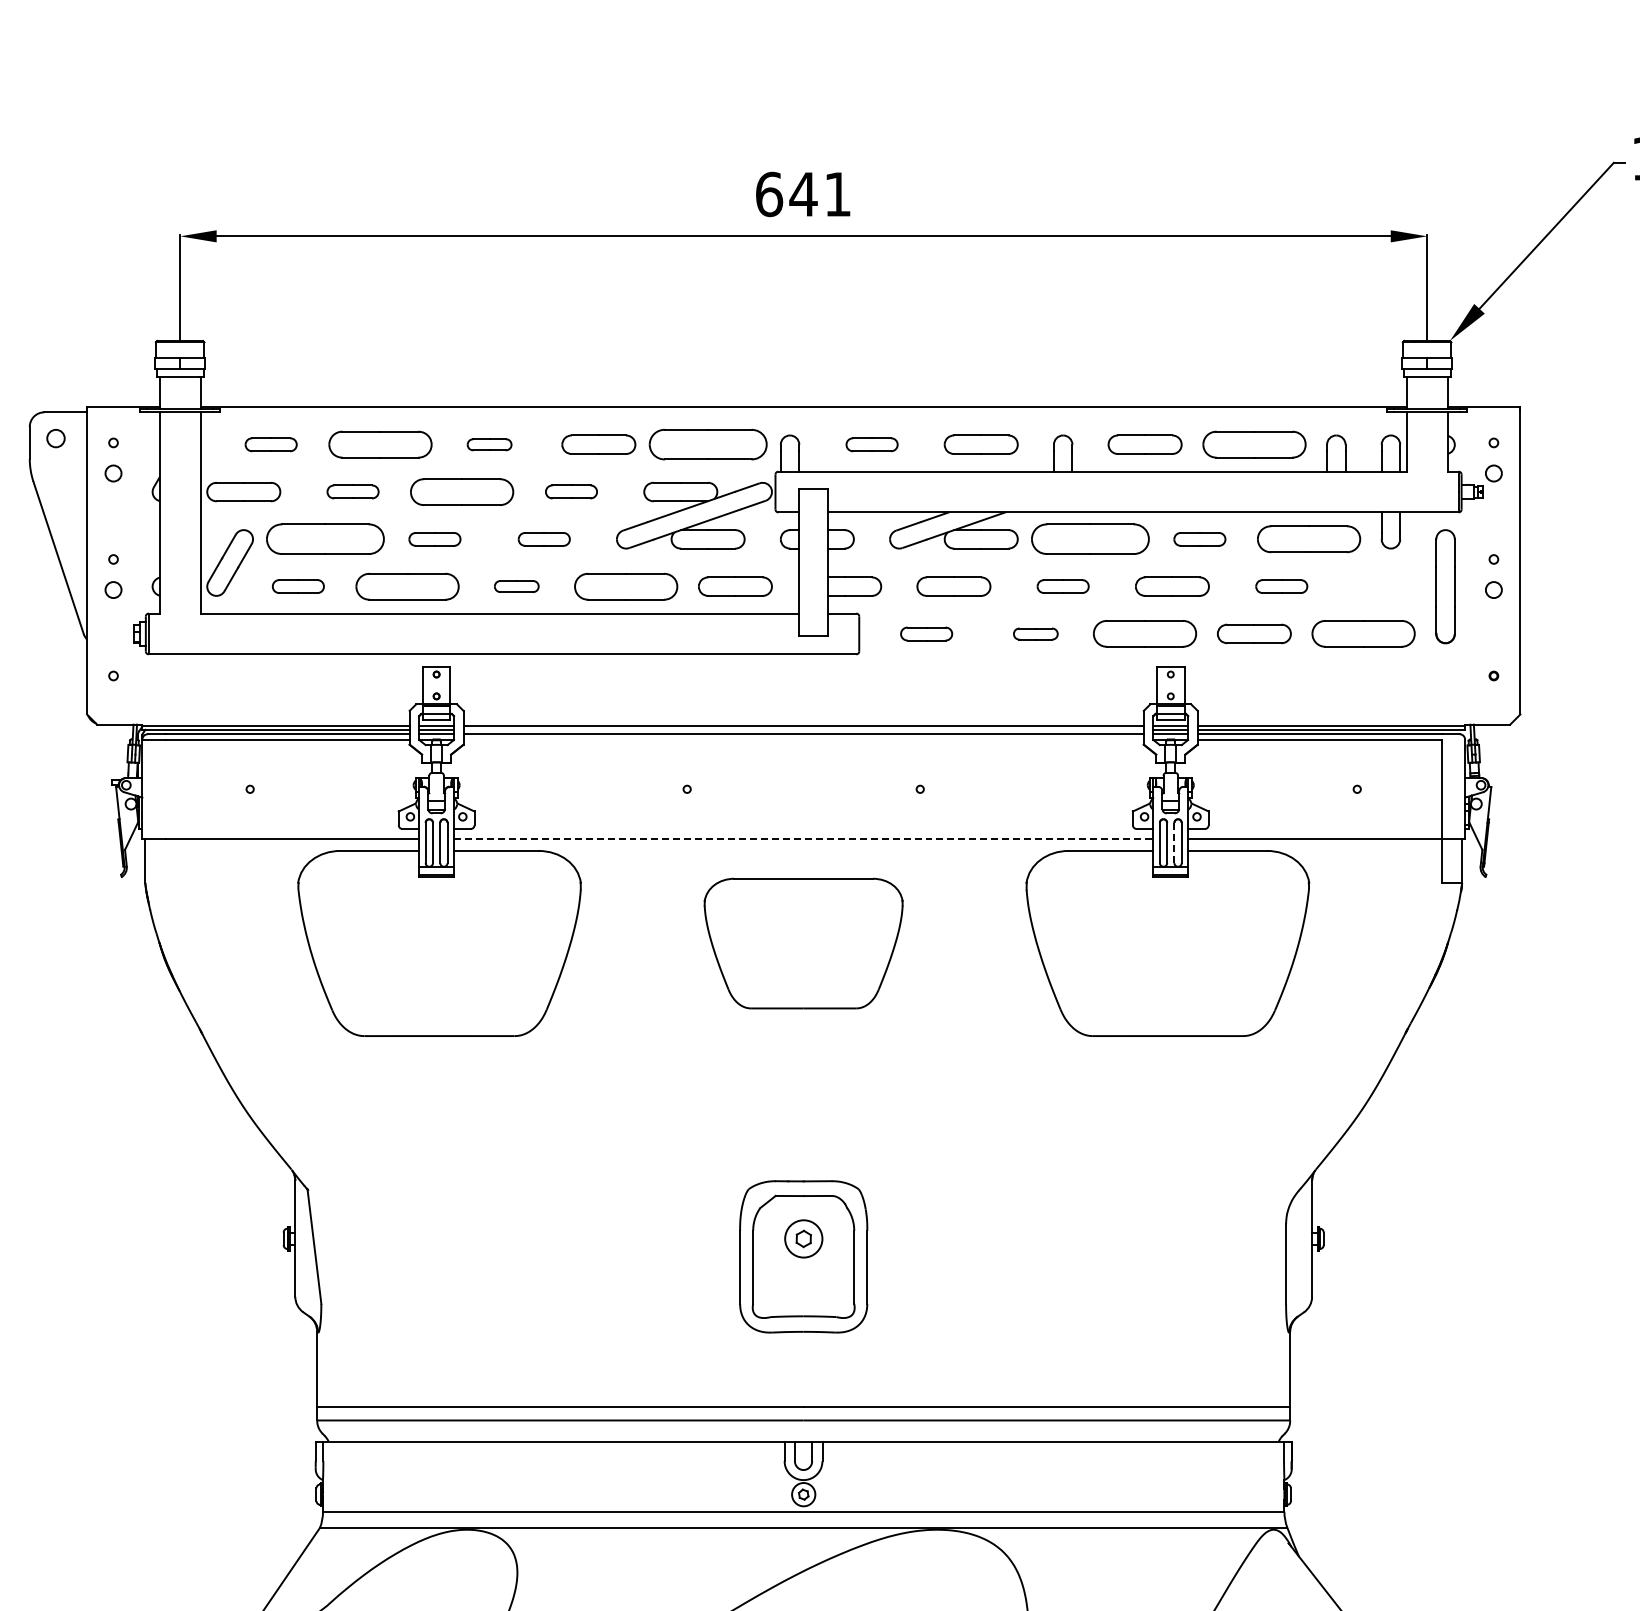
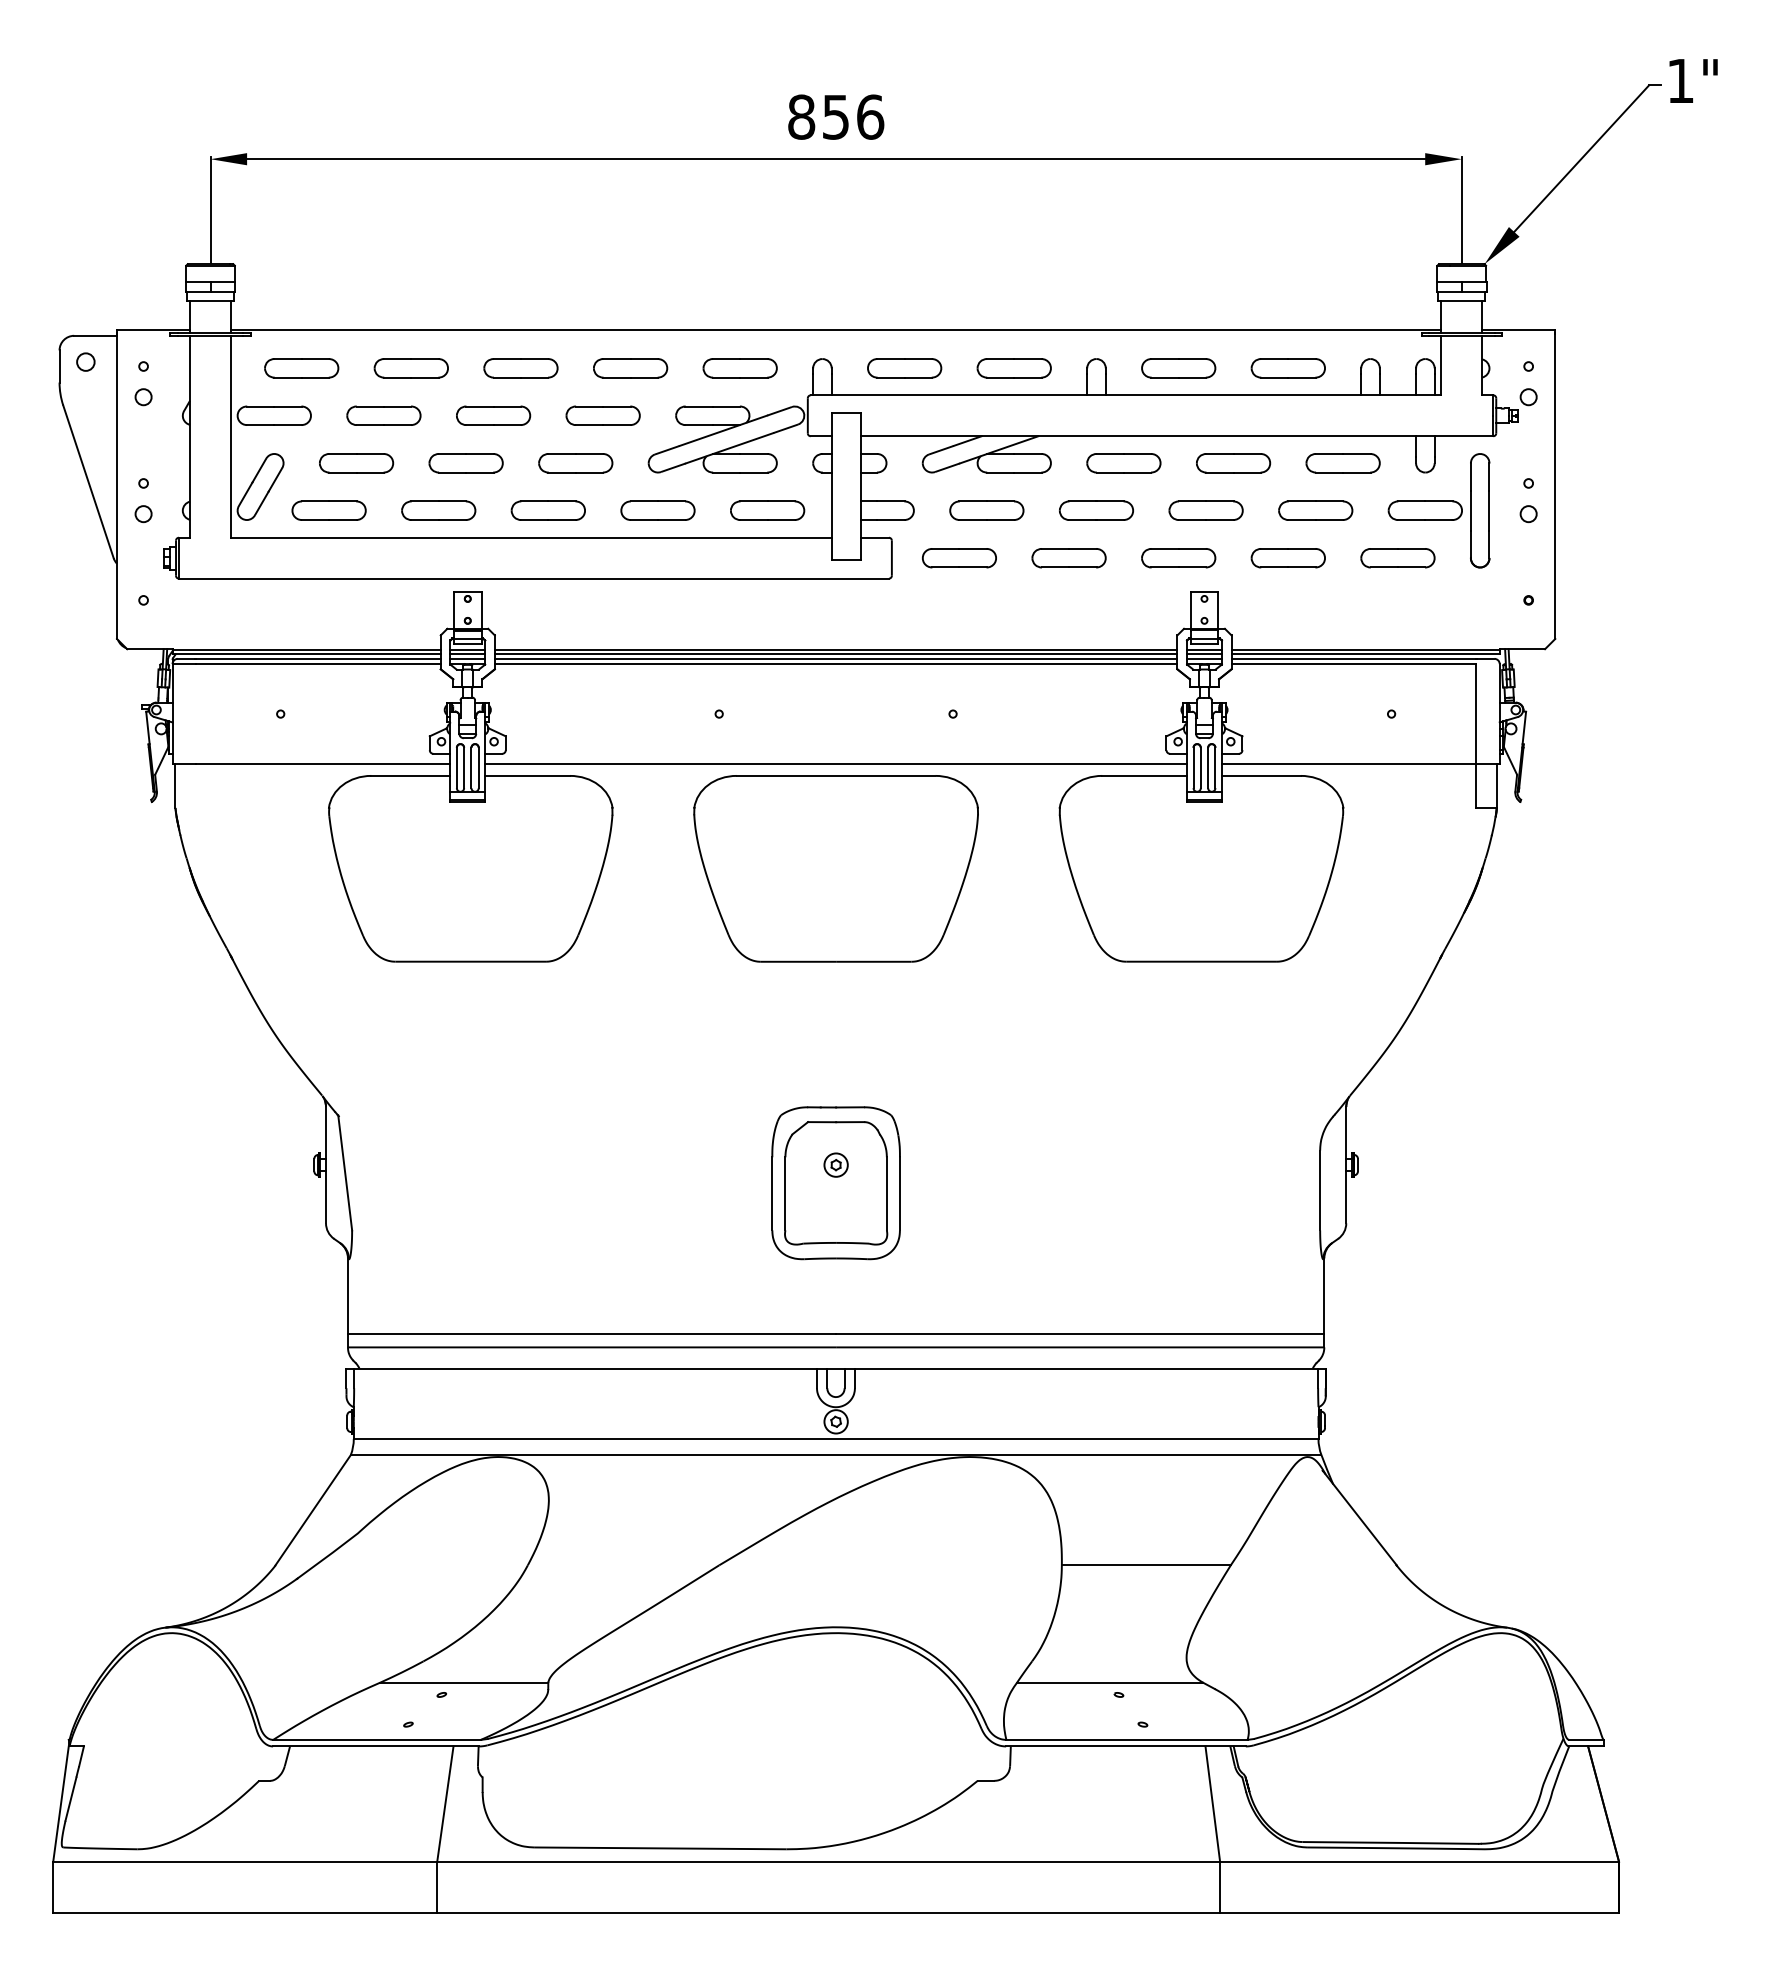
text: (804, 193) -> (836, 116), 641 -> 856
part: (270, 444) -> (301, 368), size x1.43
part: (379, 444) -> (410, 368), size x0.71
part: (489, 444) -> (520, 368), size x1.67
part: (707, 444) -> (739, 368), size x0.62
part: (871, 444) -> (904, 368), size x1.43
part: (1253, 444) -> (1287, 368), size x0.71
part: (352, 491) -> (383, 415), size x1.43
part: (462, 491) -> (493, 415), size x0.71
part: (570, 491) -> (602, 415), size x1.43
part: (325, 539) -> (356, 463), size x0.62
part: (434, 539) -> (465, 463), size x1.43
part: (543, 539) -> (575, 463), size x1.43
part: (1090, 539) -> (1123, 463), size x0.62
part: (1199, 539) -> (1233, 463), size x1.43
part: (1308, 539) -> (1342, 463), size x0.71
part: (297, 586) -> (328, 510), size x1.43
part: (407, 586) -> (438, 510), size x0.71
part: (516, 586) -> (547, 510), size x1.67
part: (625, 586) -> (657, 510), size x0.71
part: (1063, 586) -> (1096, 510), size x1.43
part: (1281, 586) -> (1315, 510), size x1.43
part: (1390, 586) -> (1424, 510), added
part: (926, 634) -> (959, 558), size x1.43
part: (1035, 634) -> (1068, 558), size x1.67
part: (1144, 634) -> (1178, 558), size x0.71
part: (1363, 634) -> (1397, 558), size x0.71
line: (803, 729) -> (835, 654), added
line: (803, 739) -> (835, 664), added
line: (804, 839) -> (836, 764), dashed -> solid
line: (1174, 843) -> (1208, 768), dashed -> solid
part: (803, 943) -> (835, 868), size x1.43
part: (803, 1238) -> (835, 1164), size x0.62

